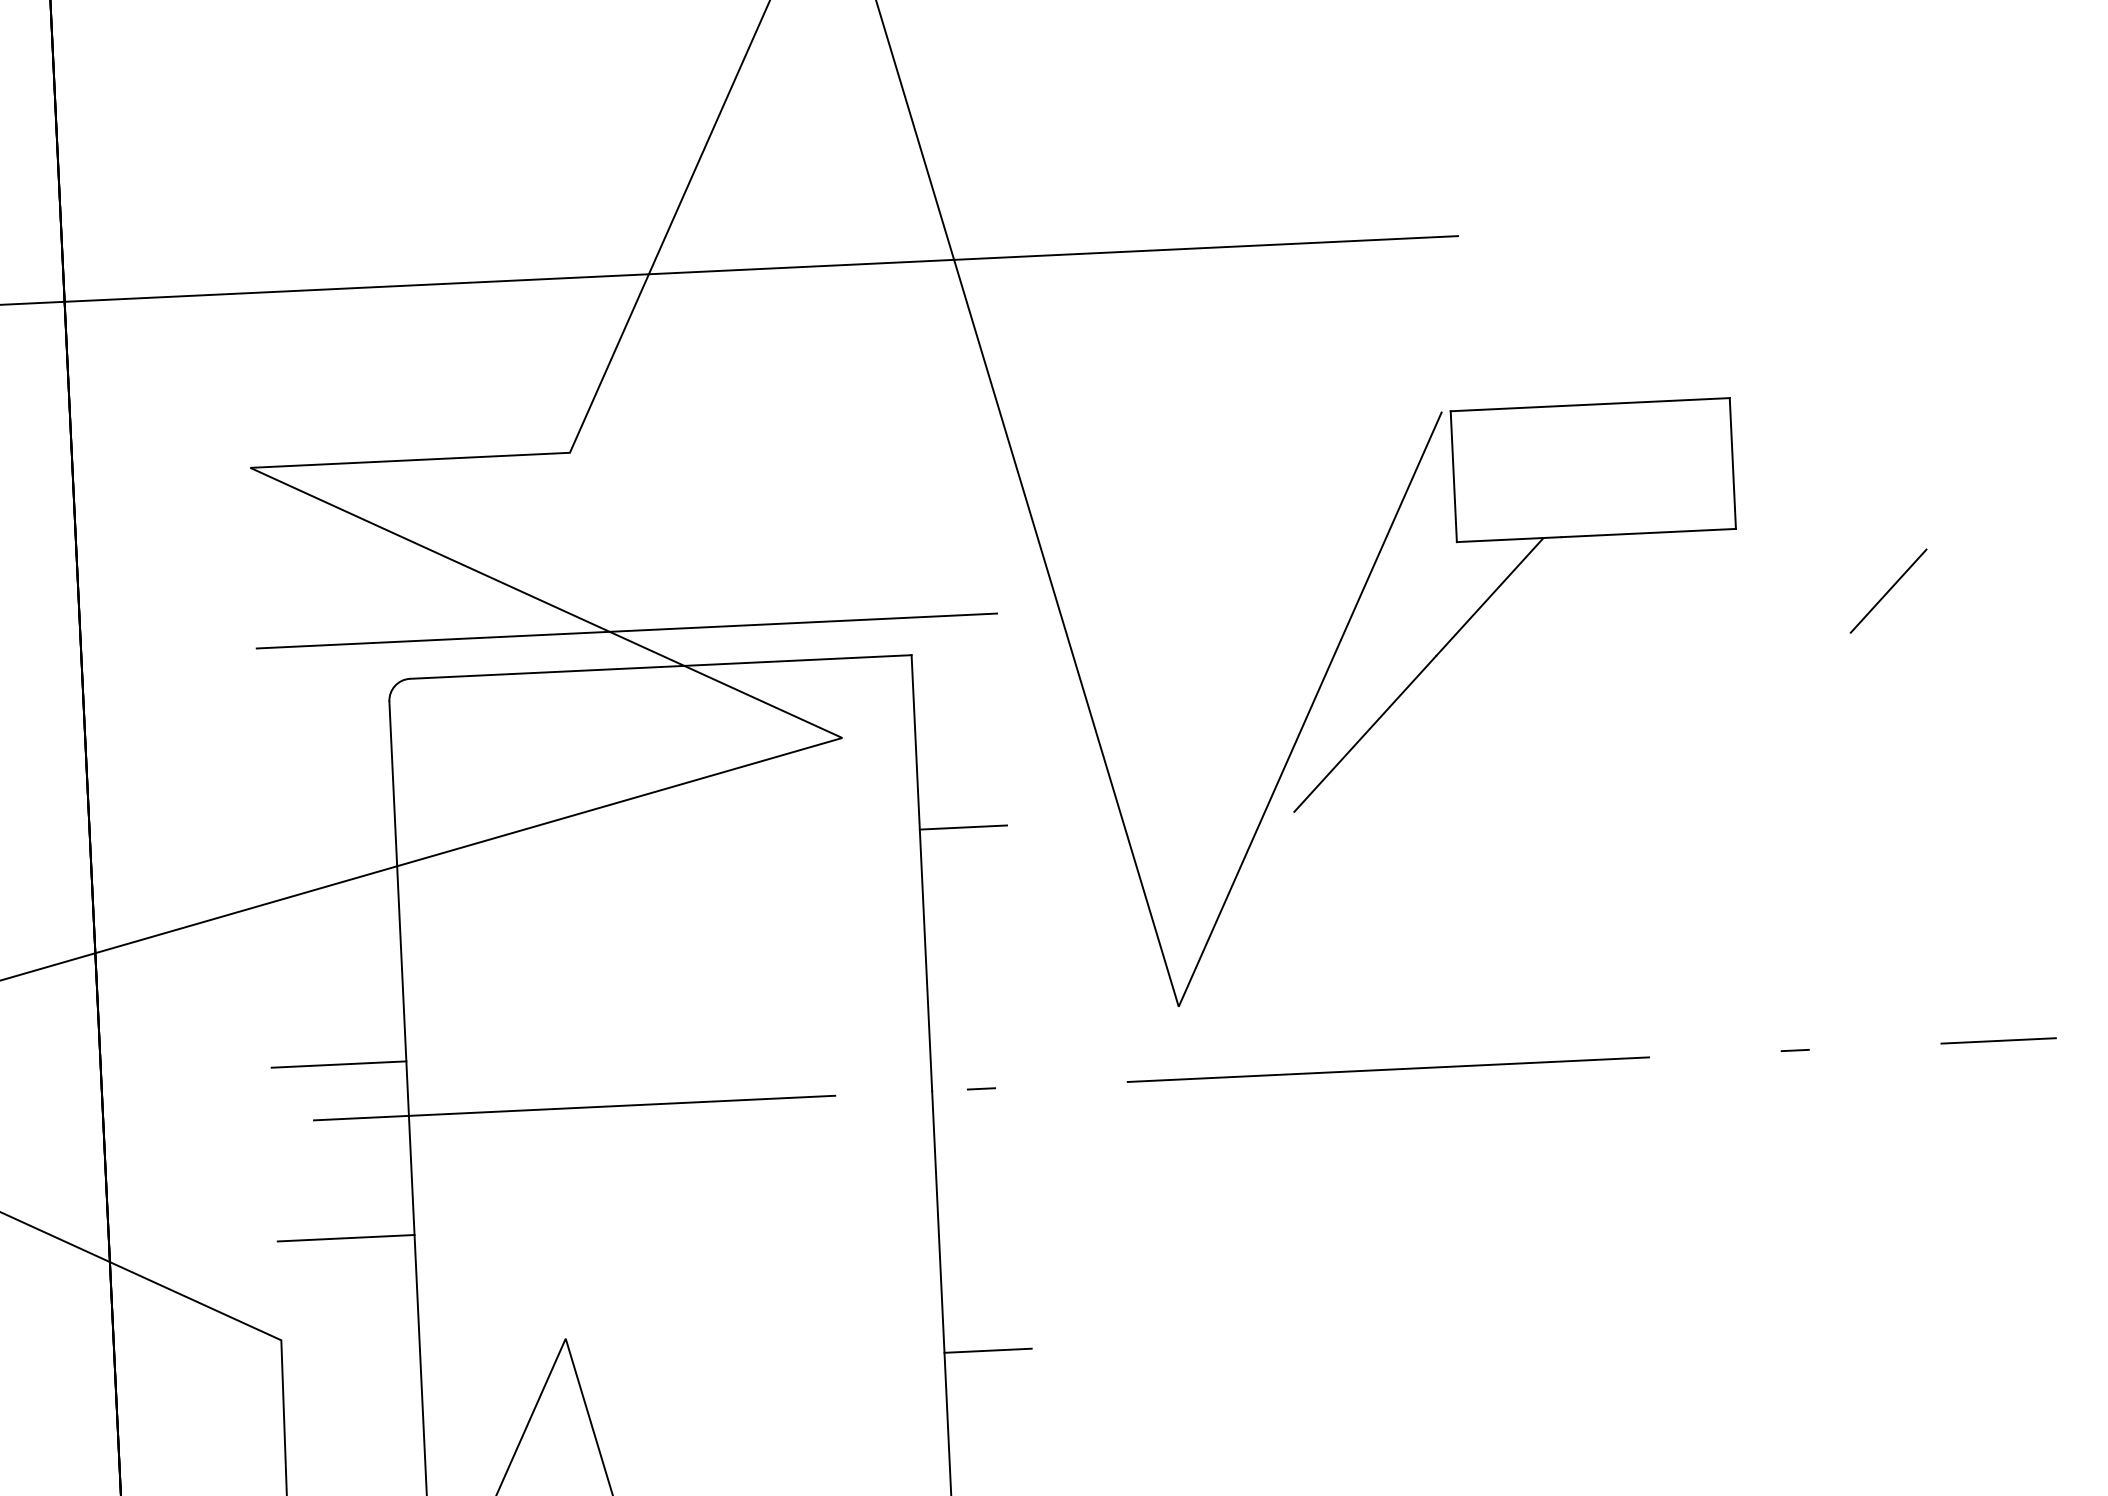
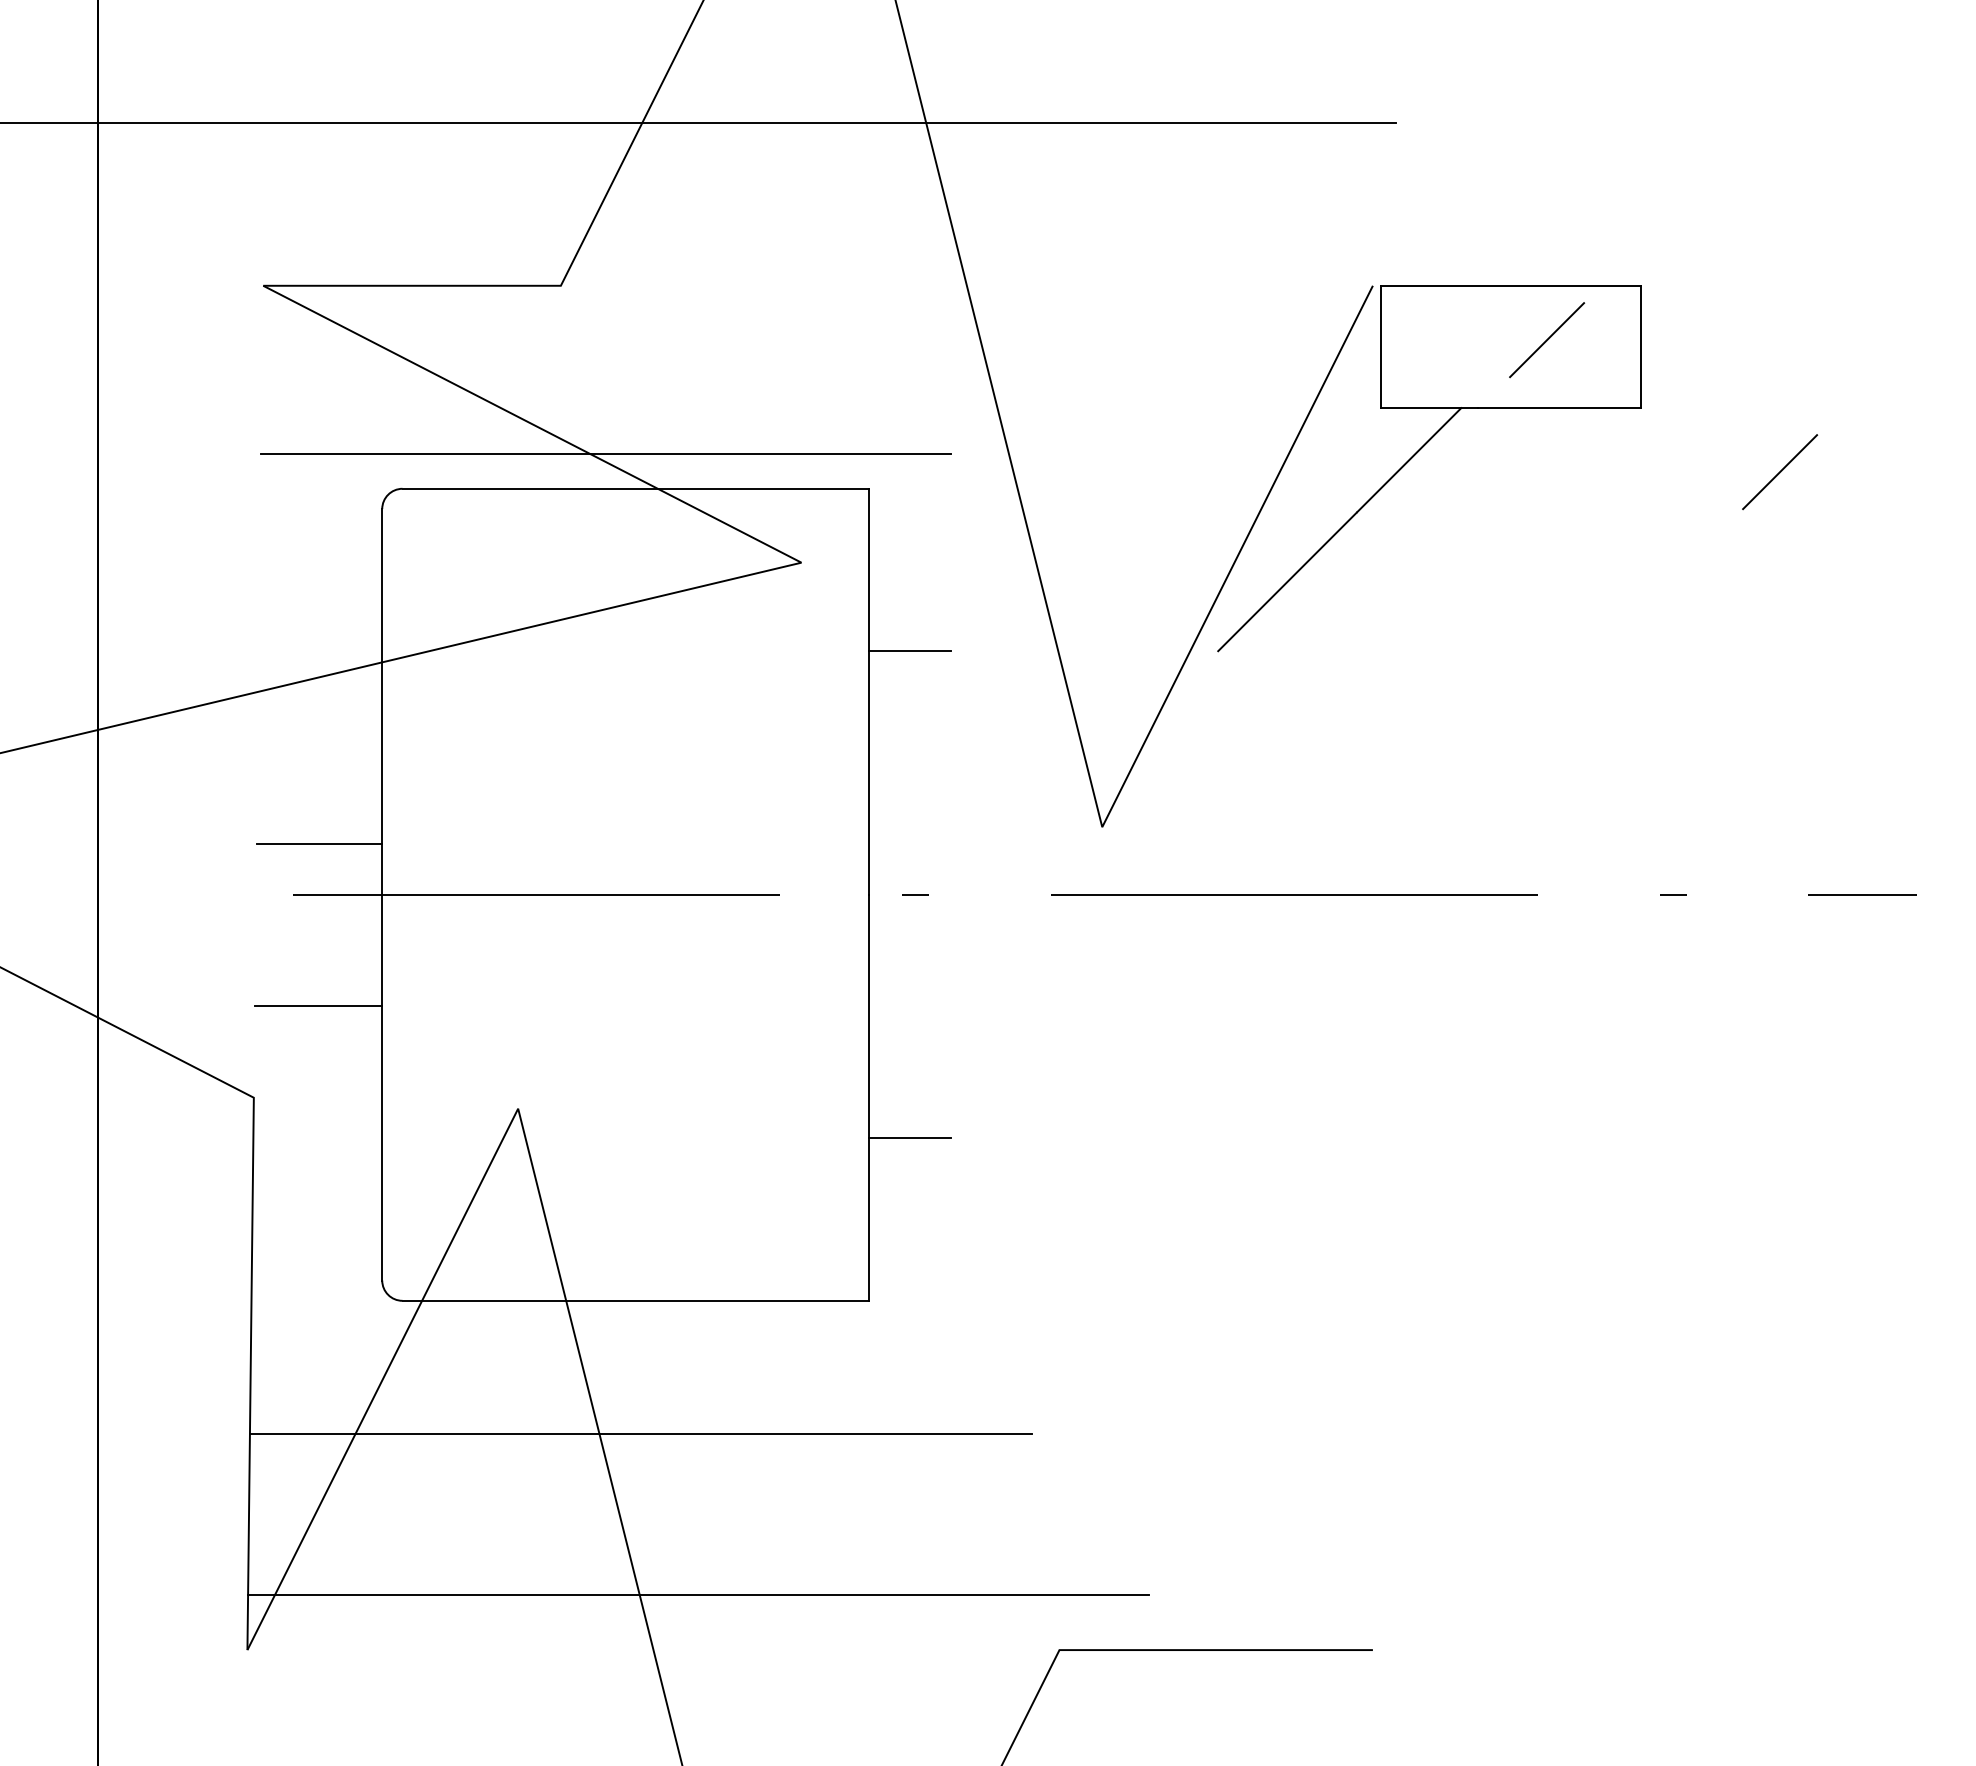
line: (1632, 461) -> (1547, 340), added

